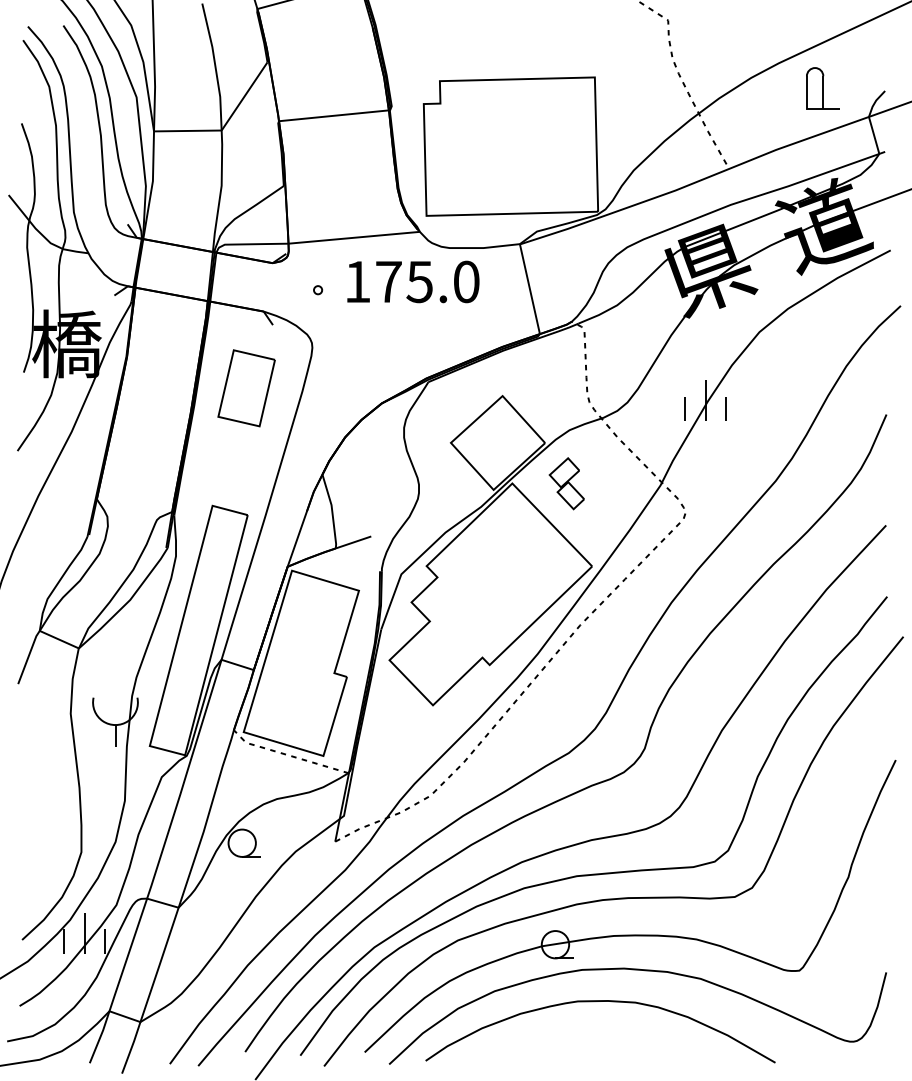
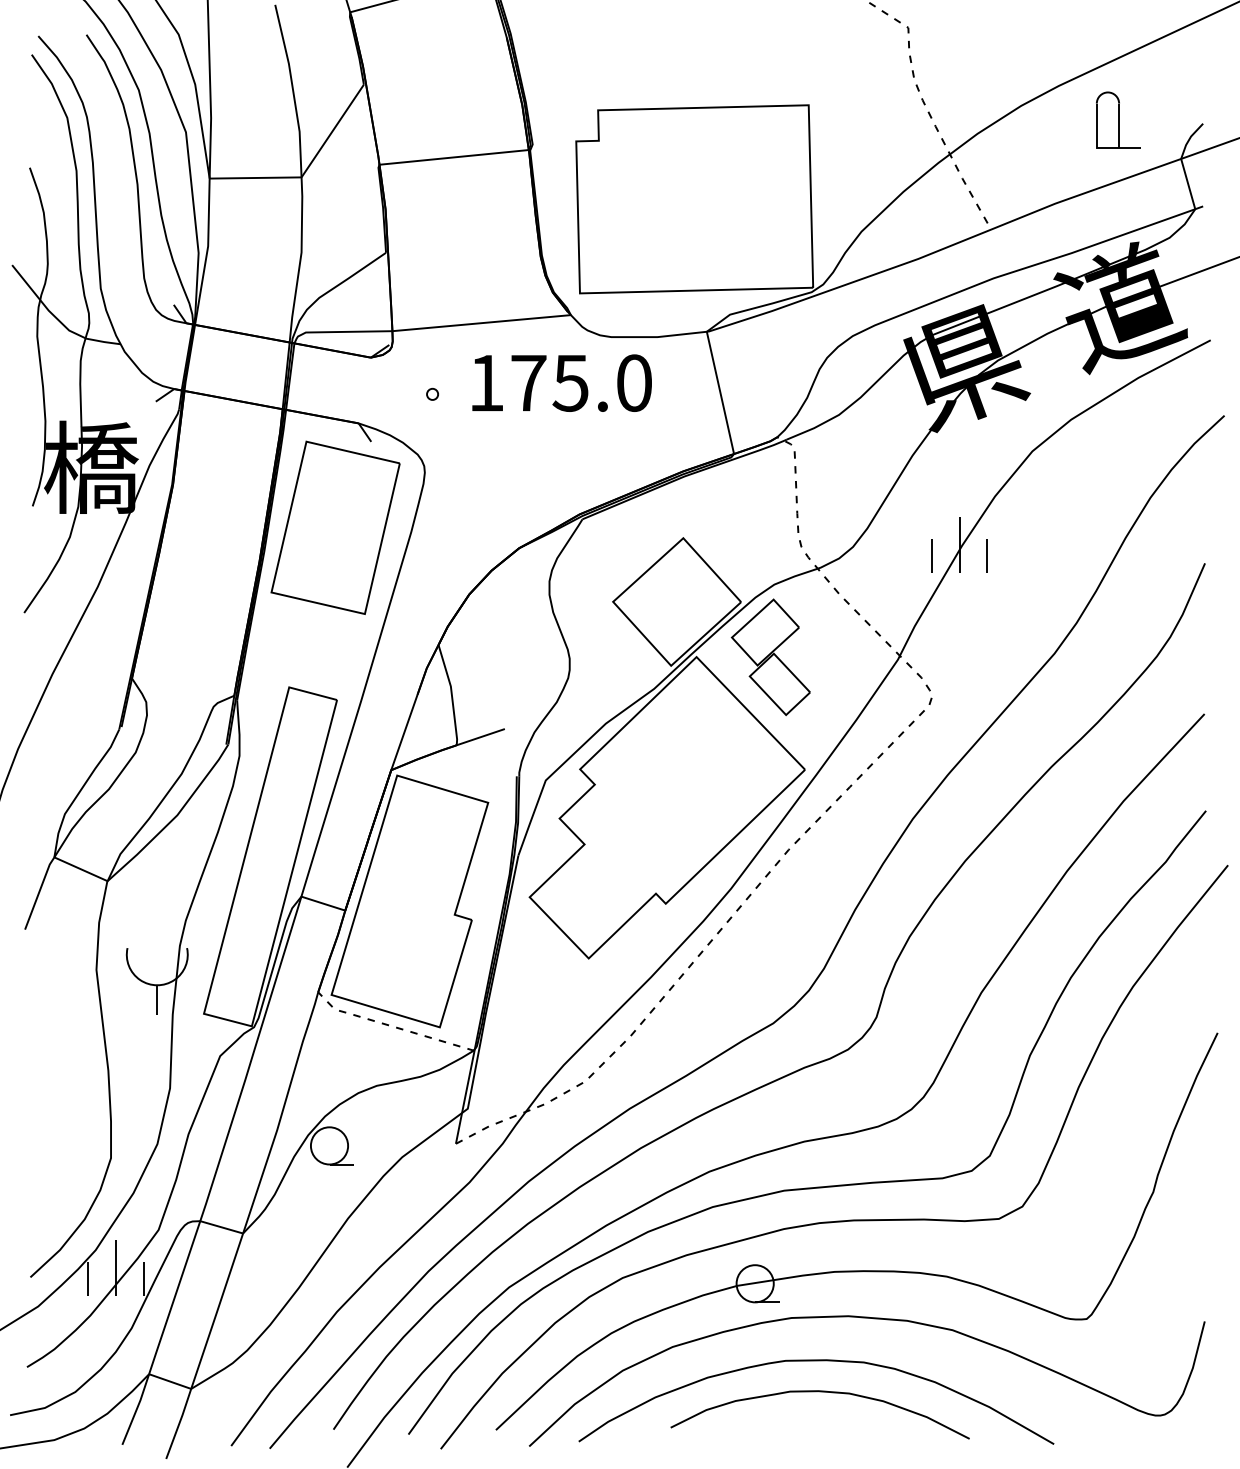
part: (246, 388) -> (335, 527), size x1.67
part: (566, 483) -> (770, 657), size x1.67
curve: (602, 1024) -> (819, 1392), added

